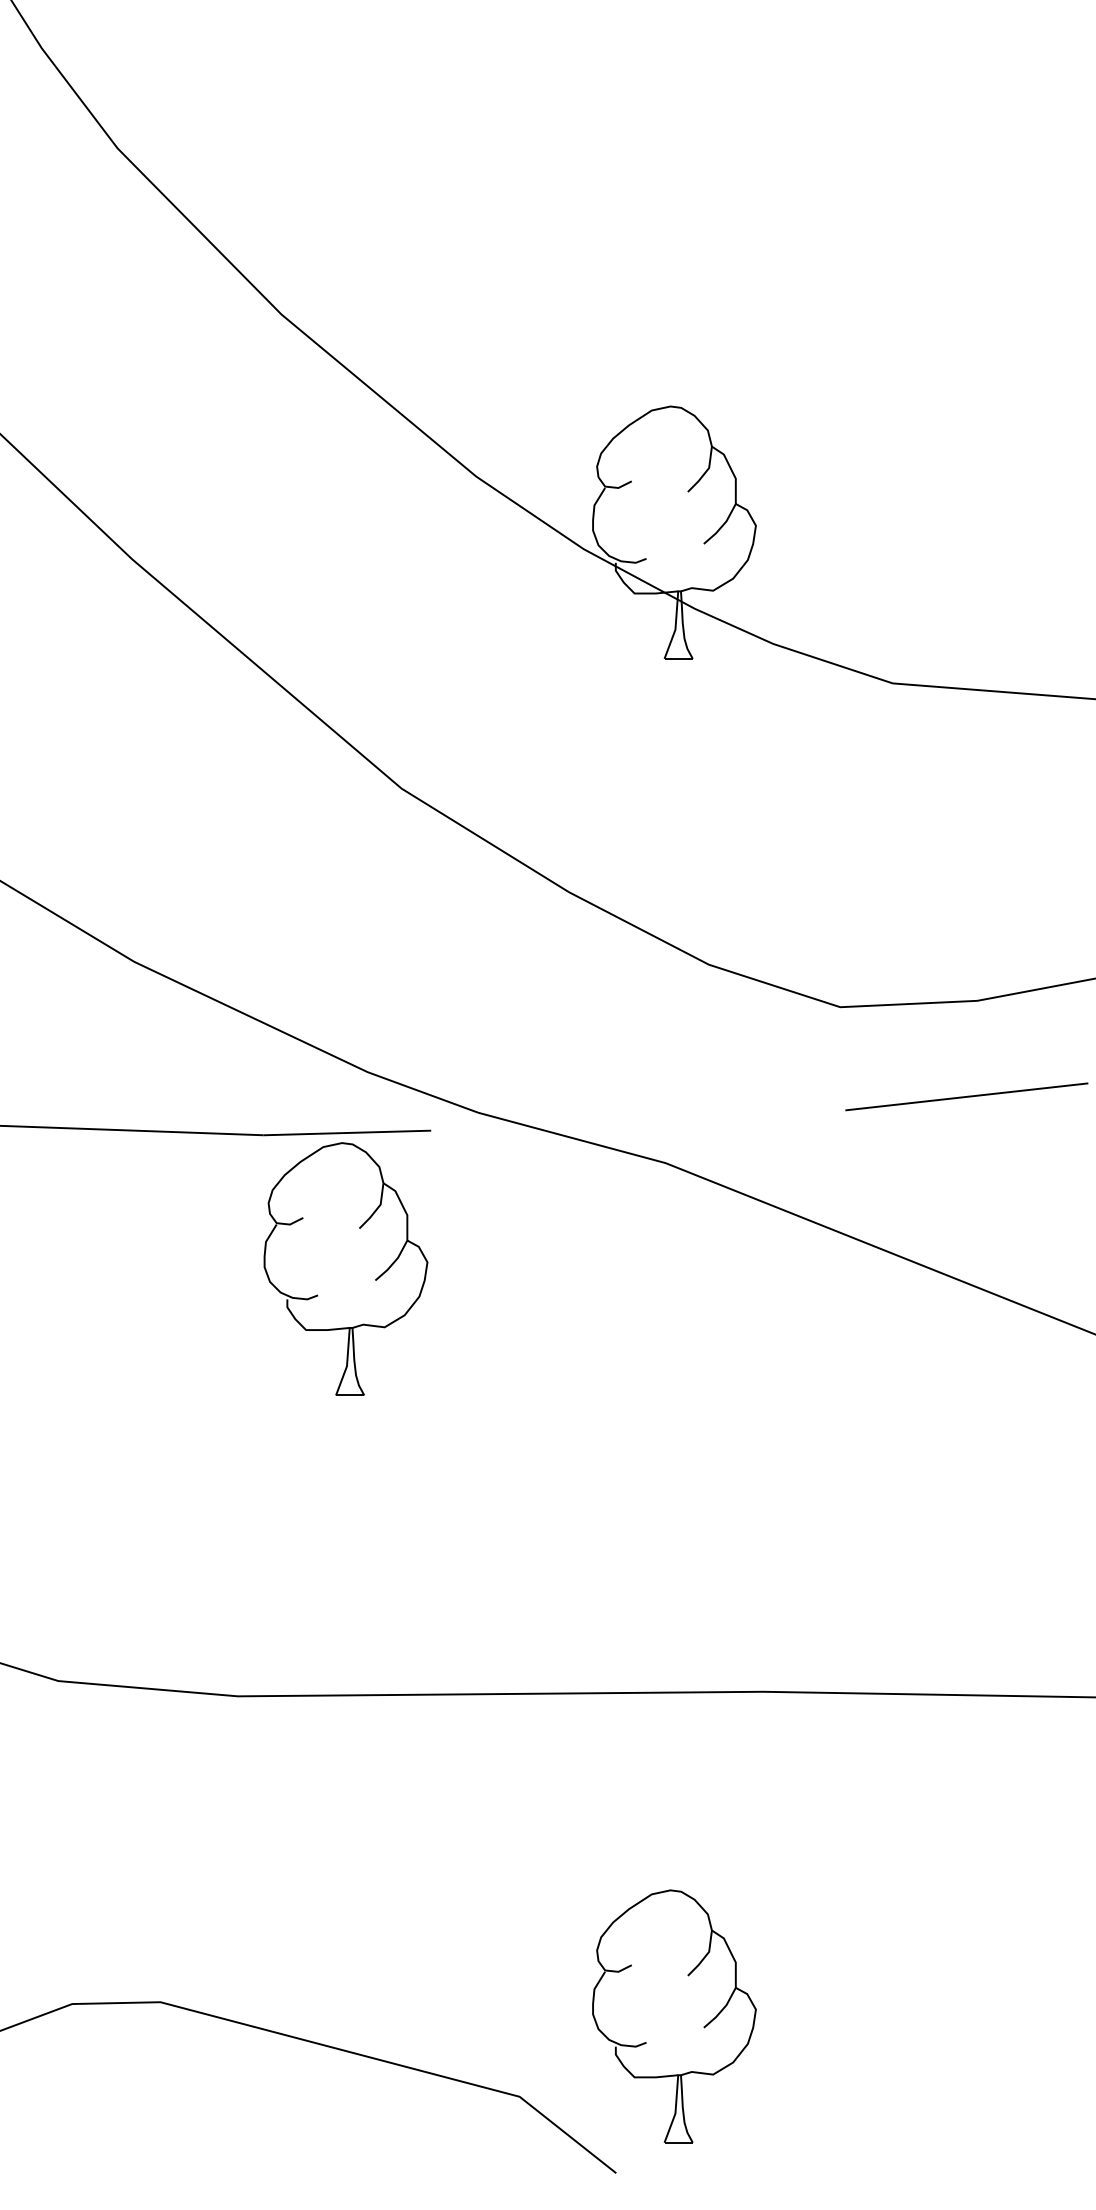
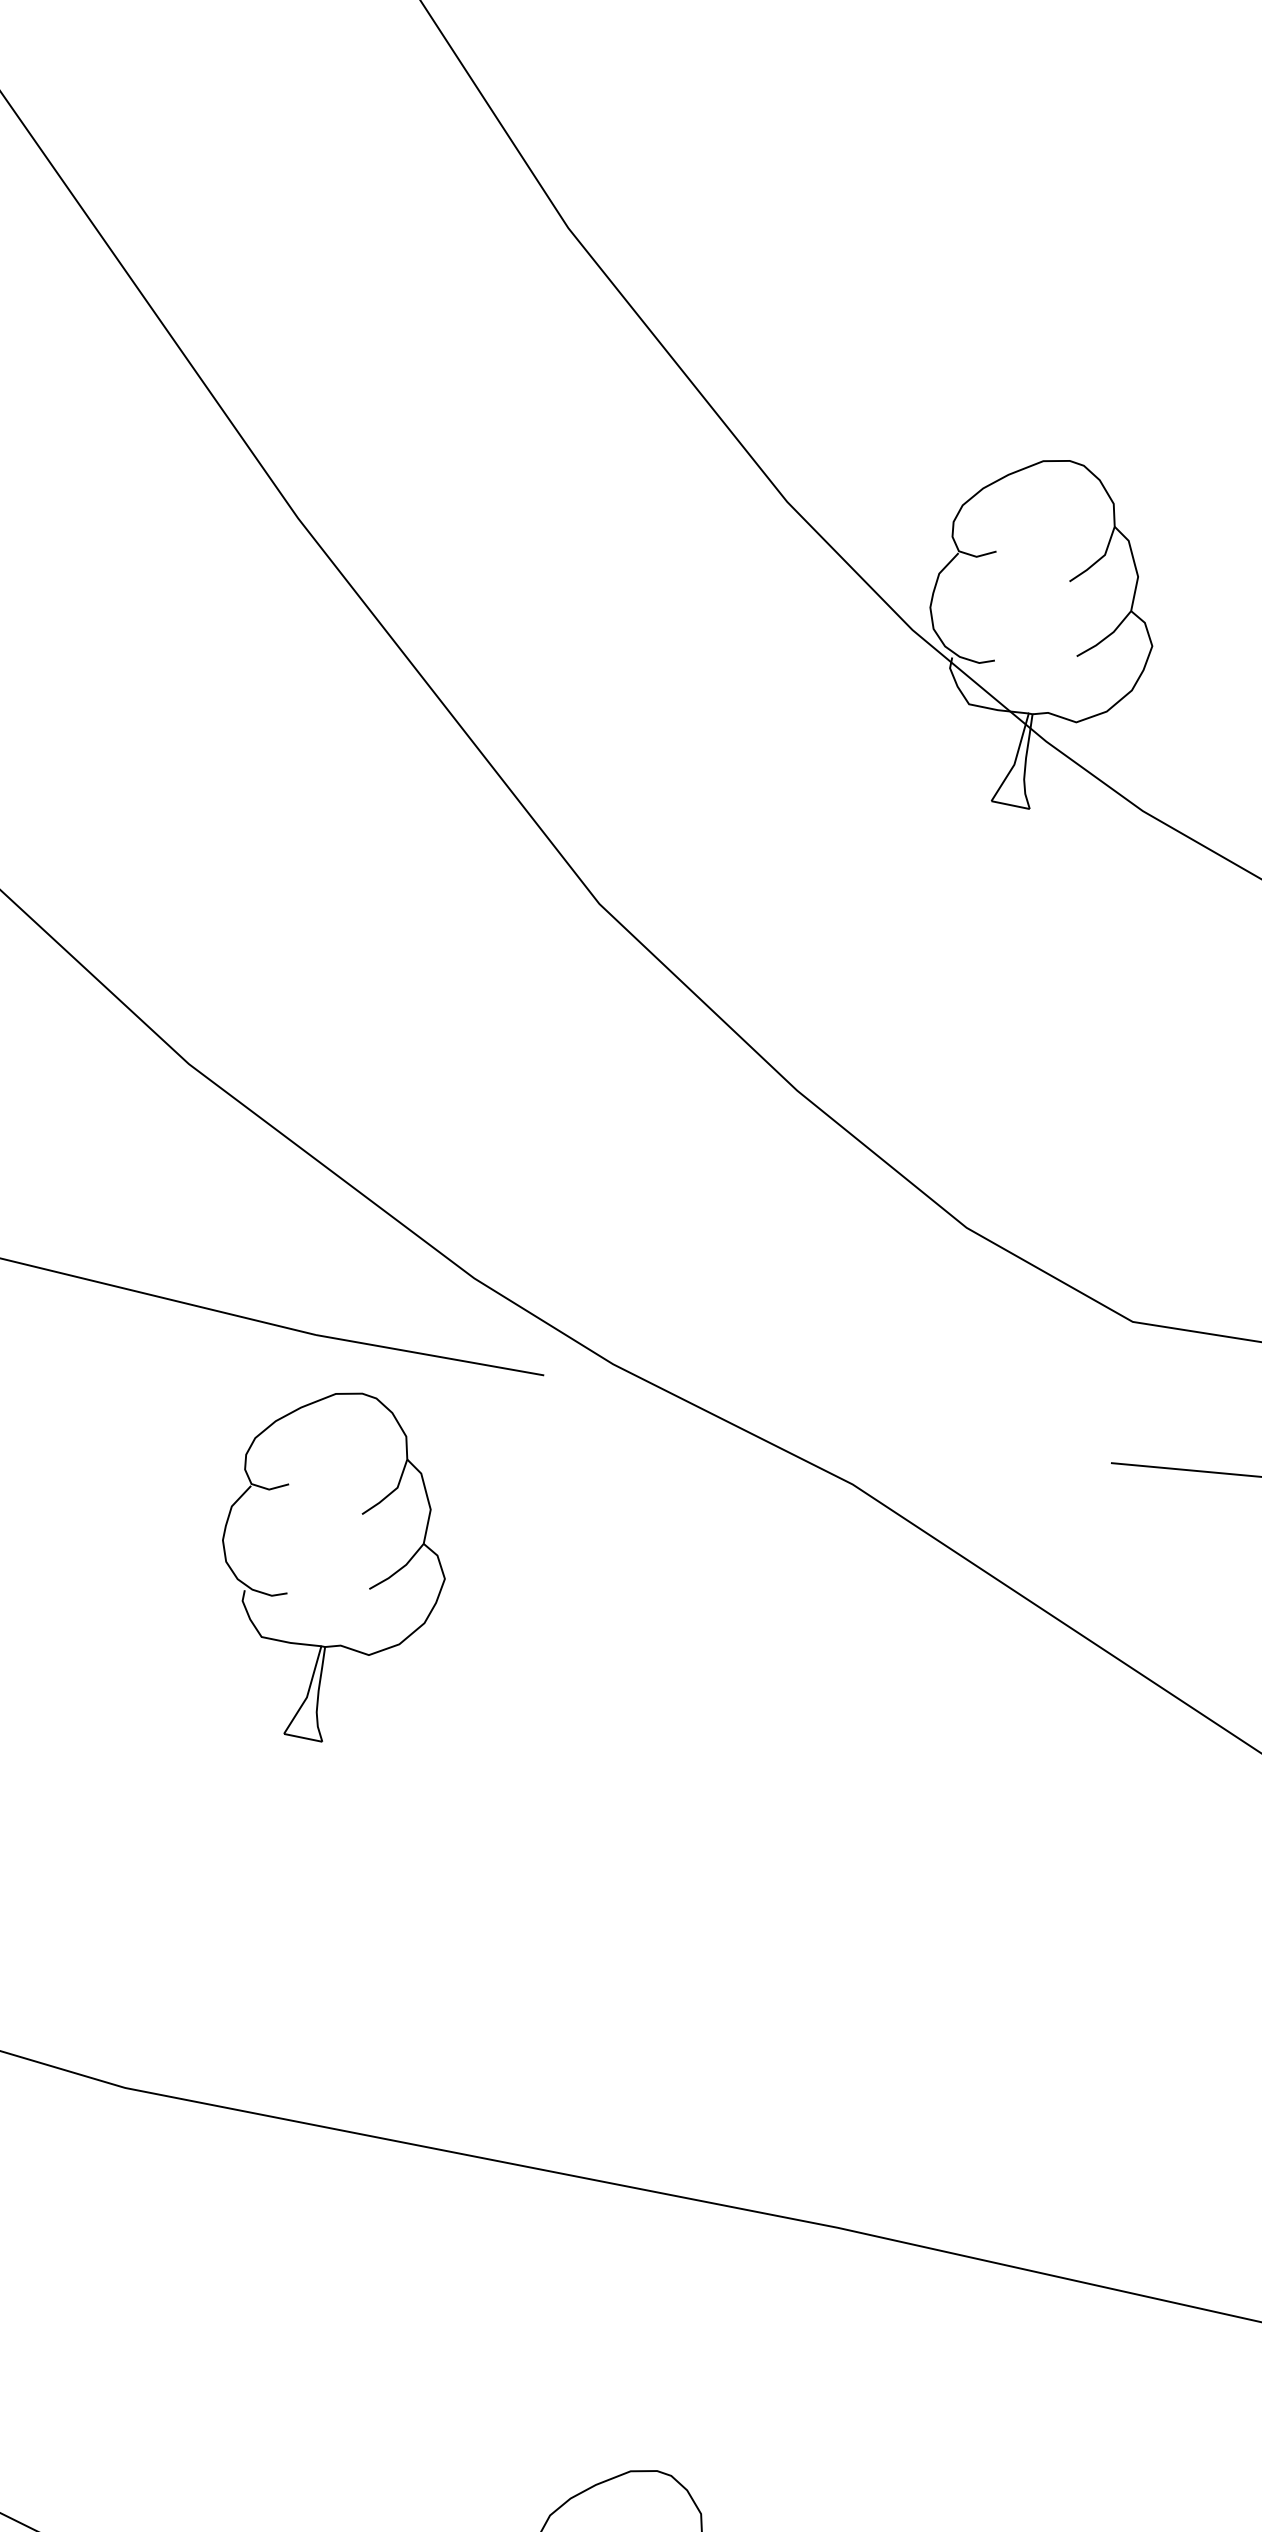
part: (375, 1279) -> (369, 1587), moved

